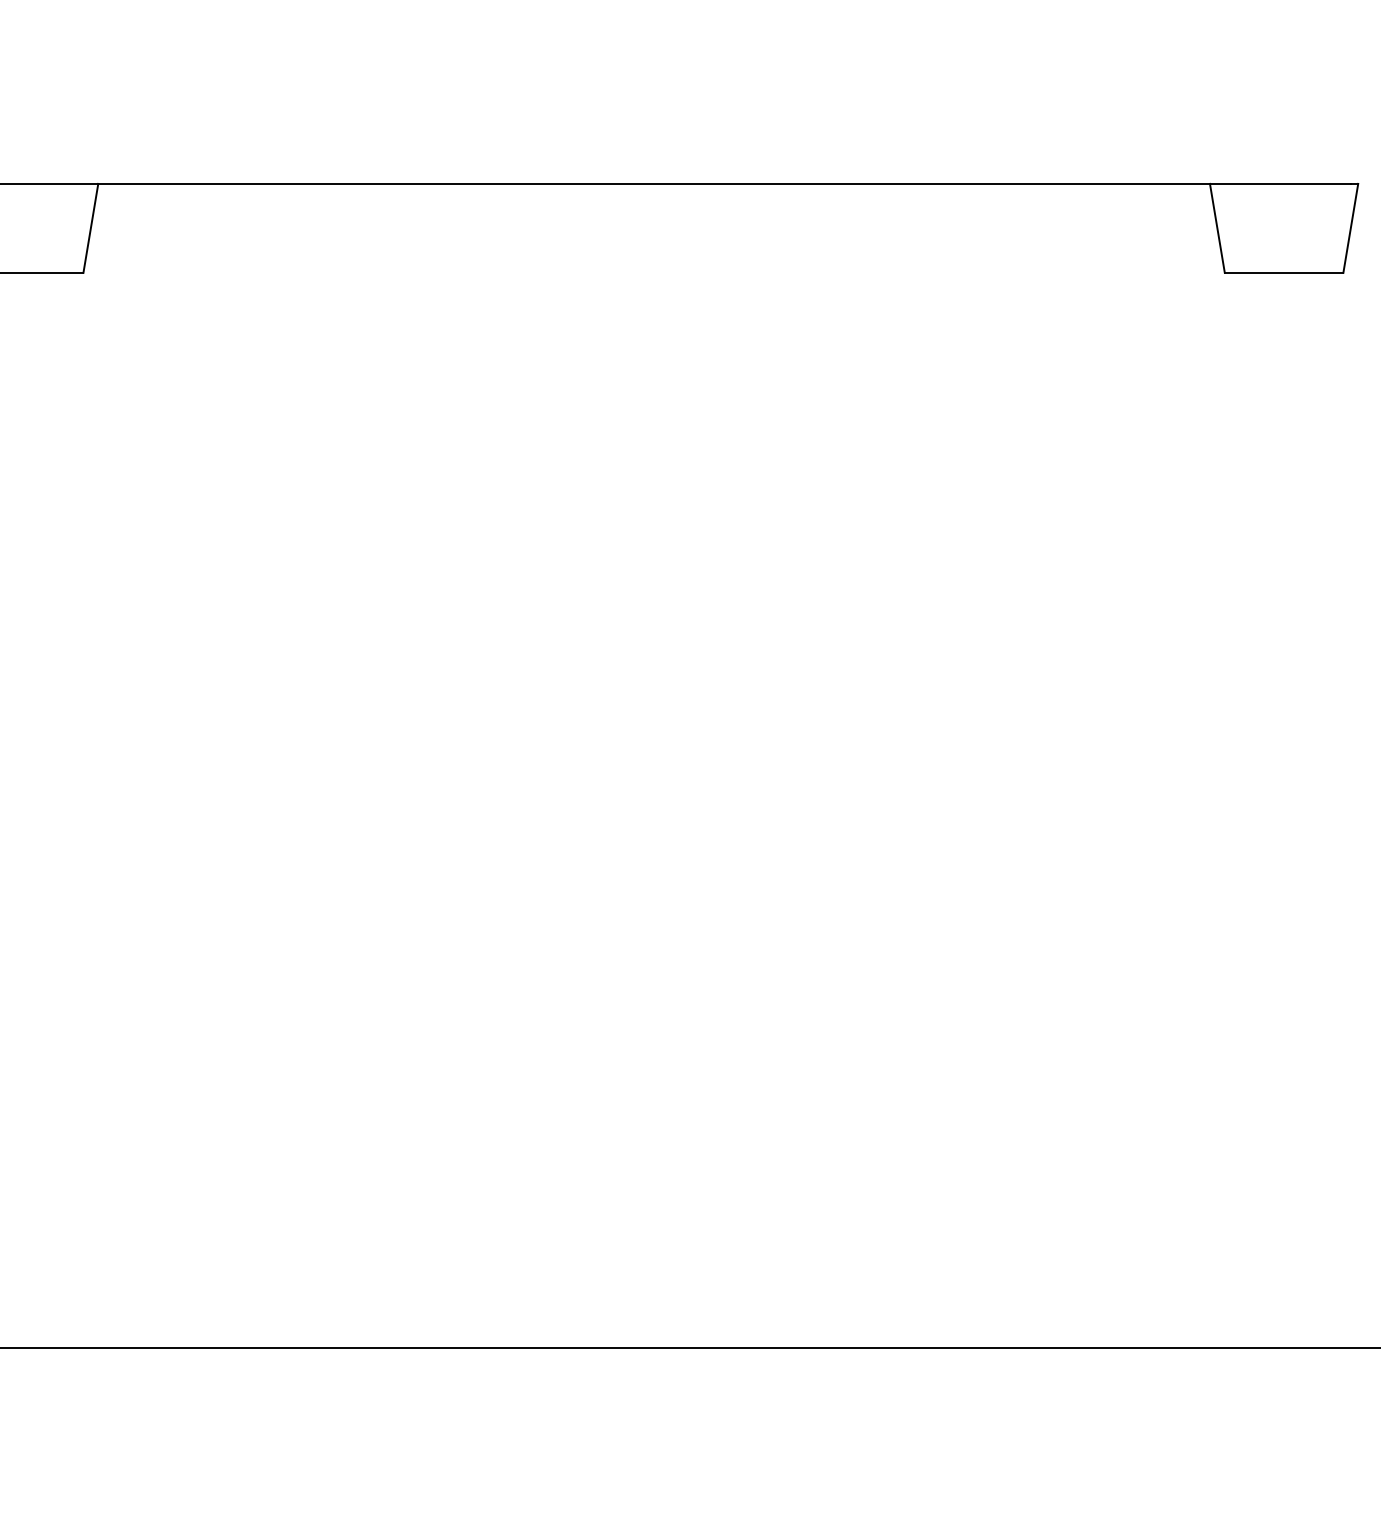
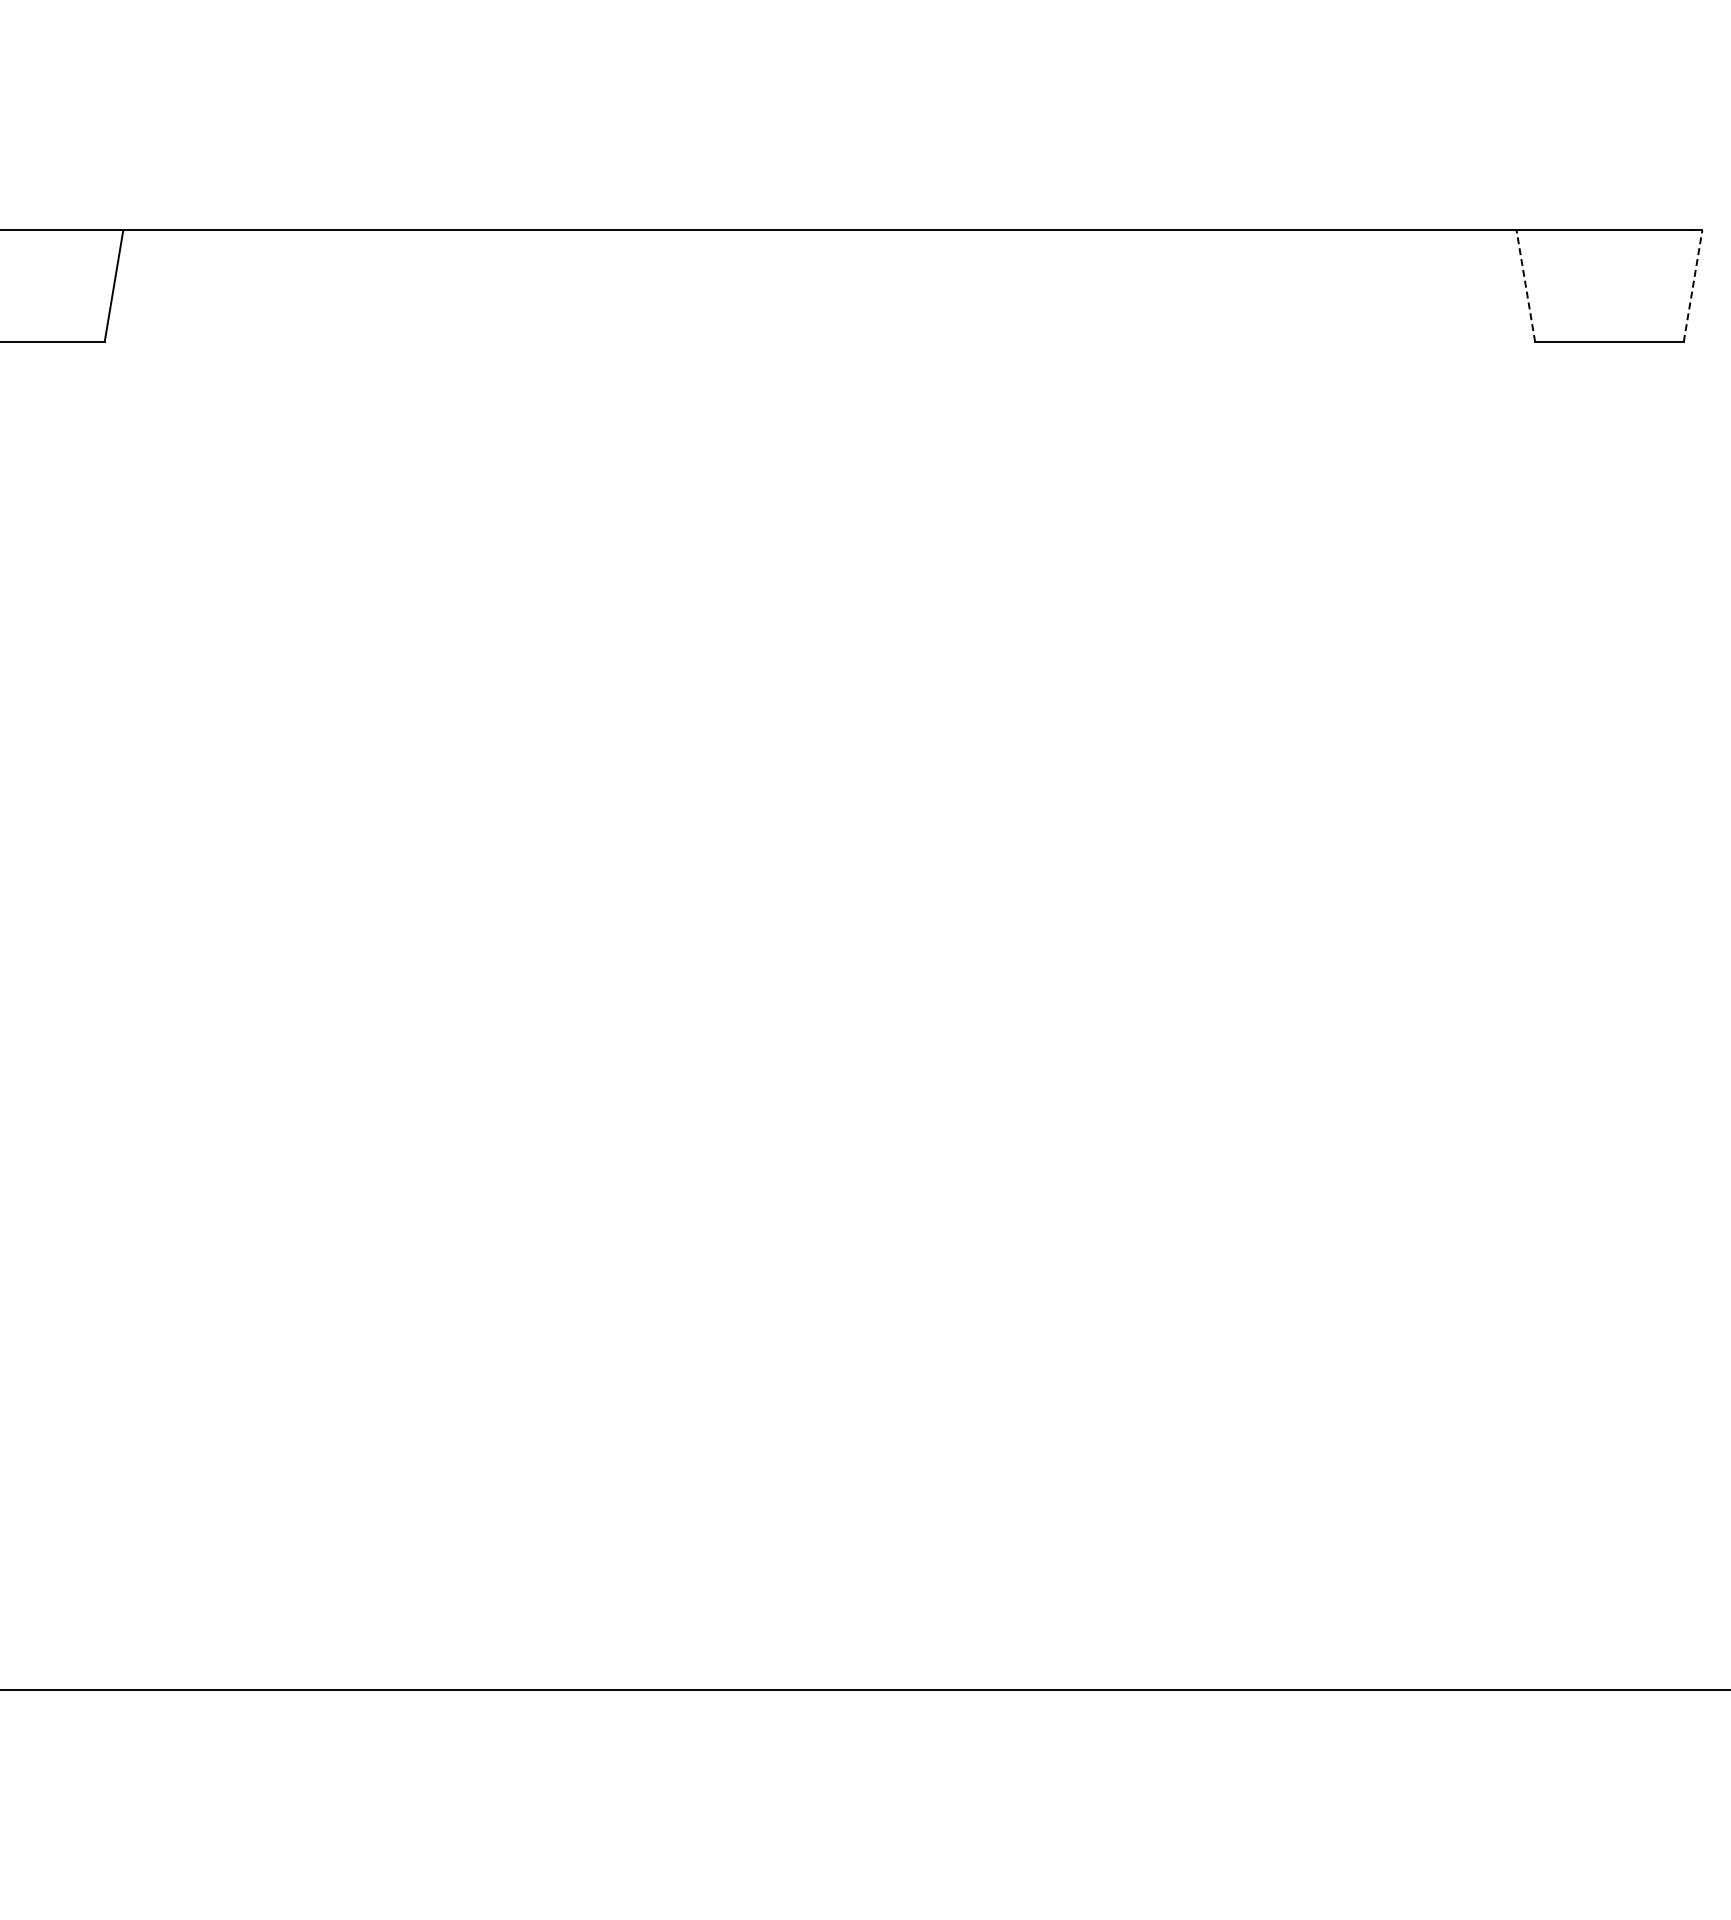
line: (1217, 228) -> (1525, 286), solid -> dashed
line: (1351, 228) -> (1693, 286), solid -> dashed

